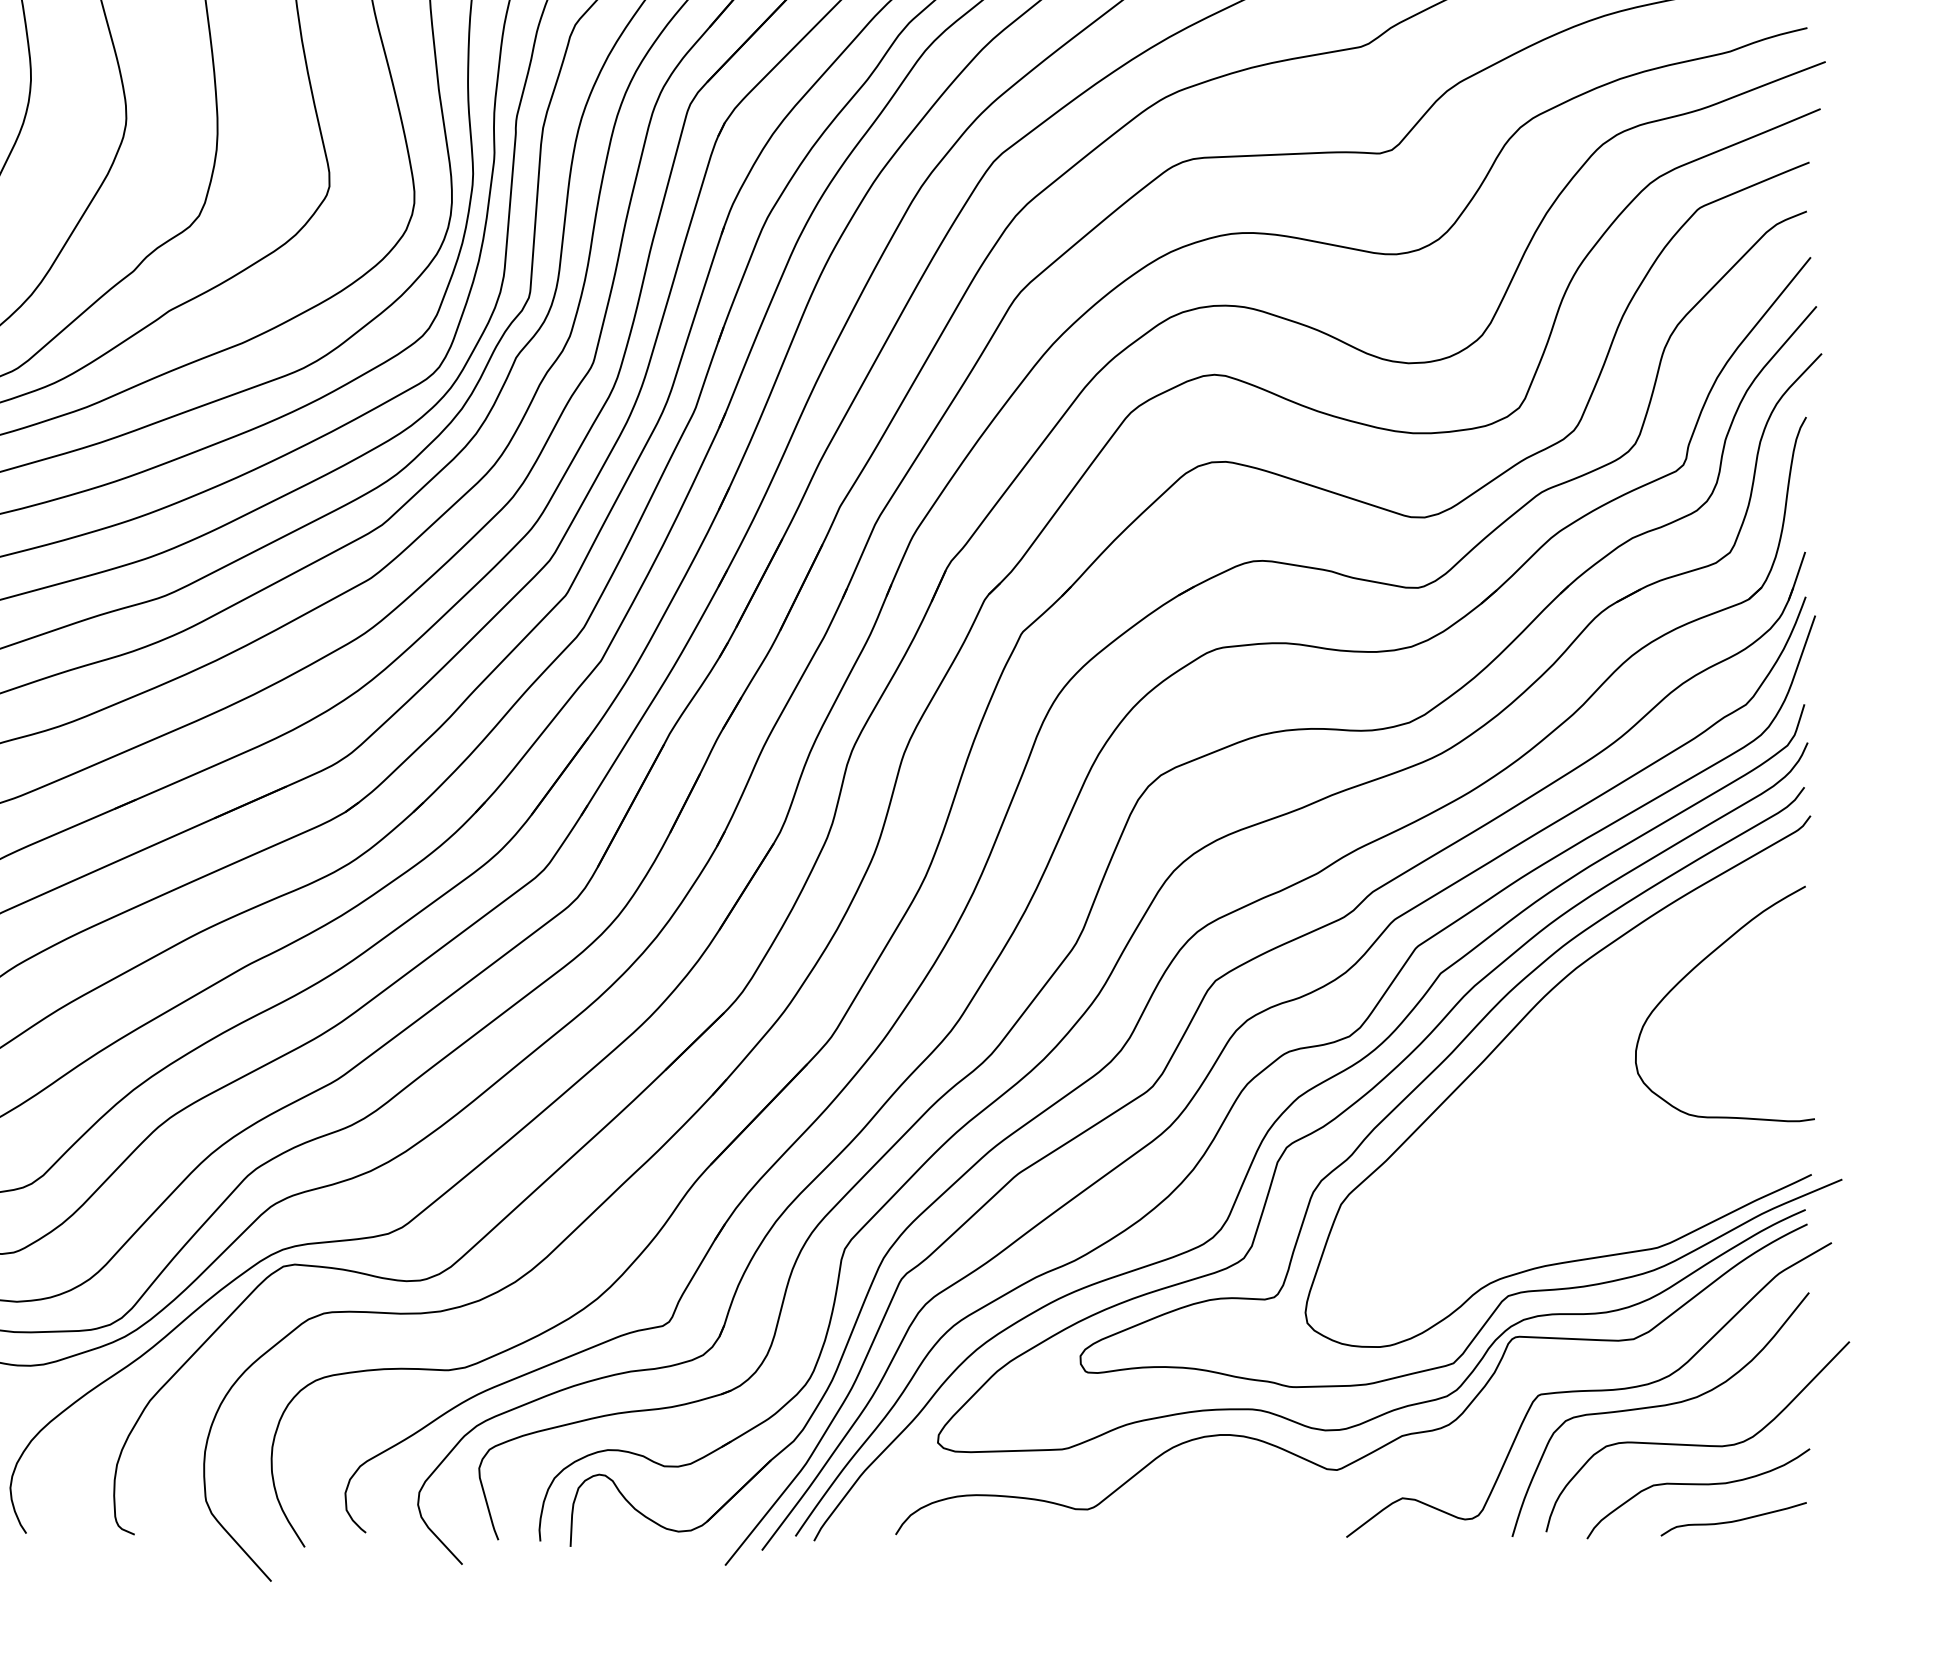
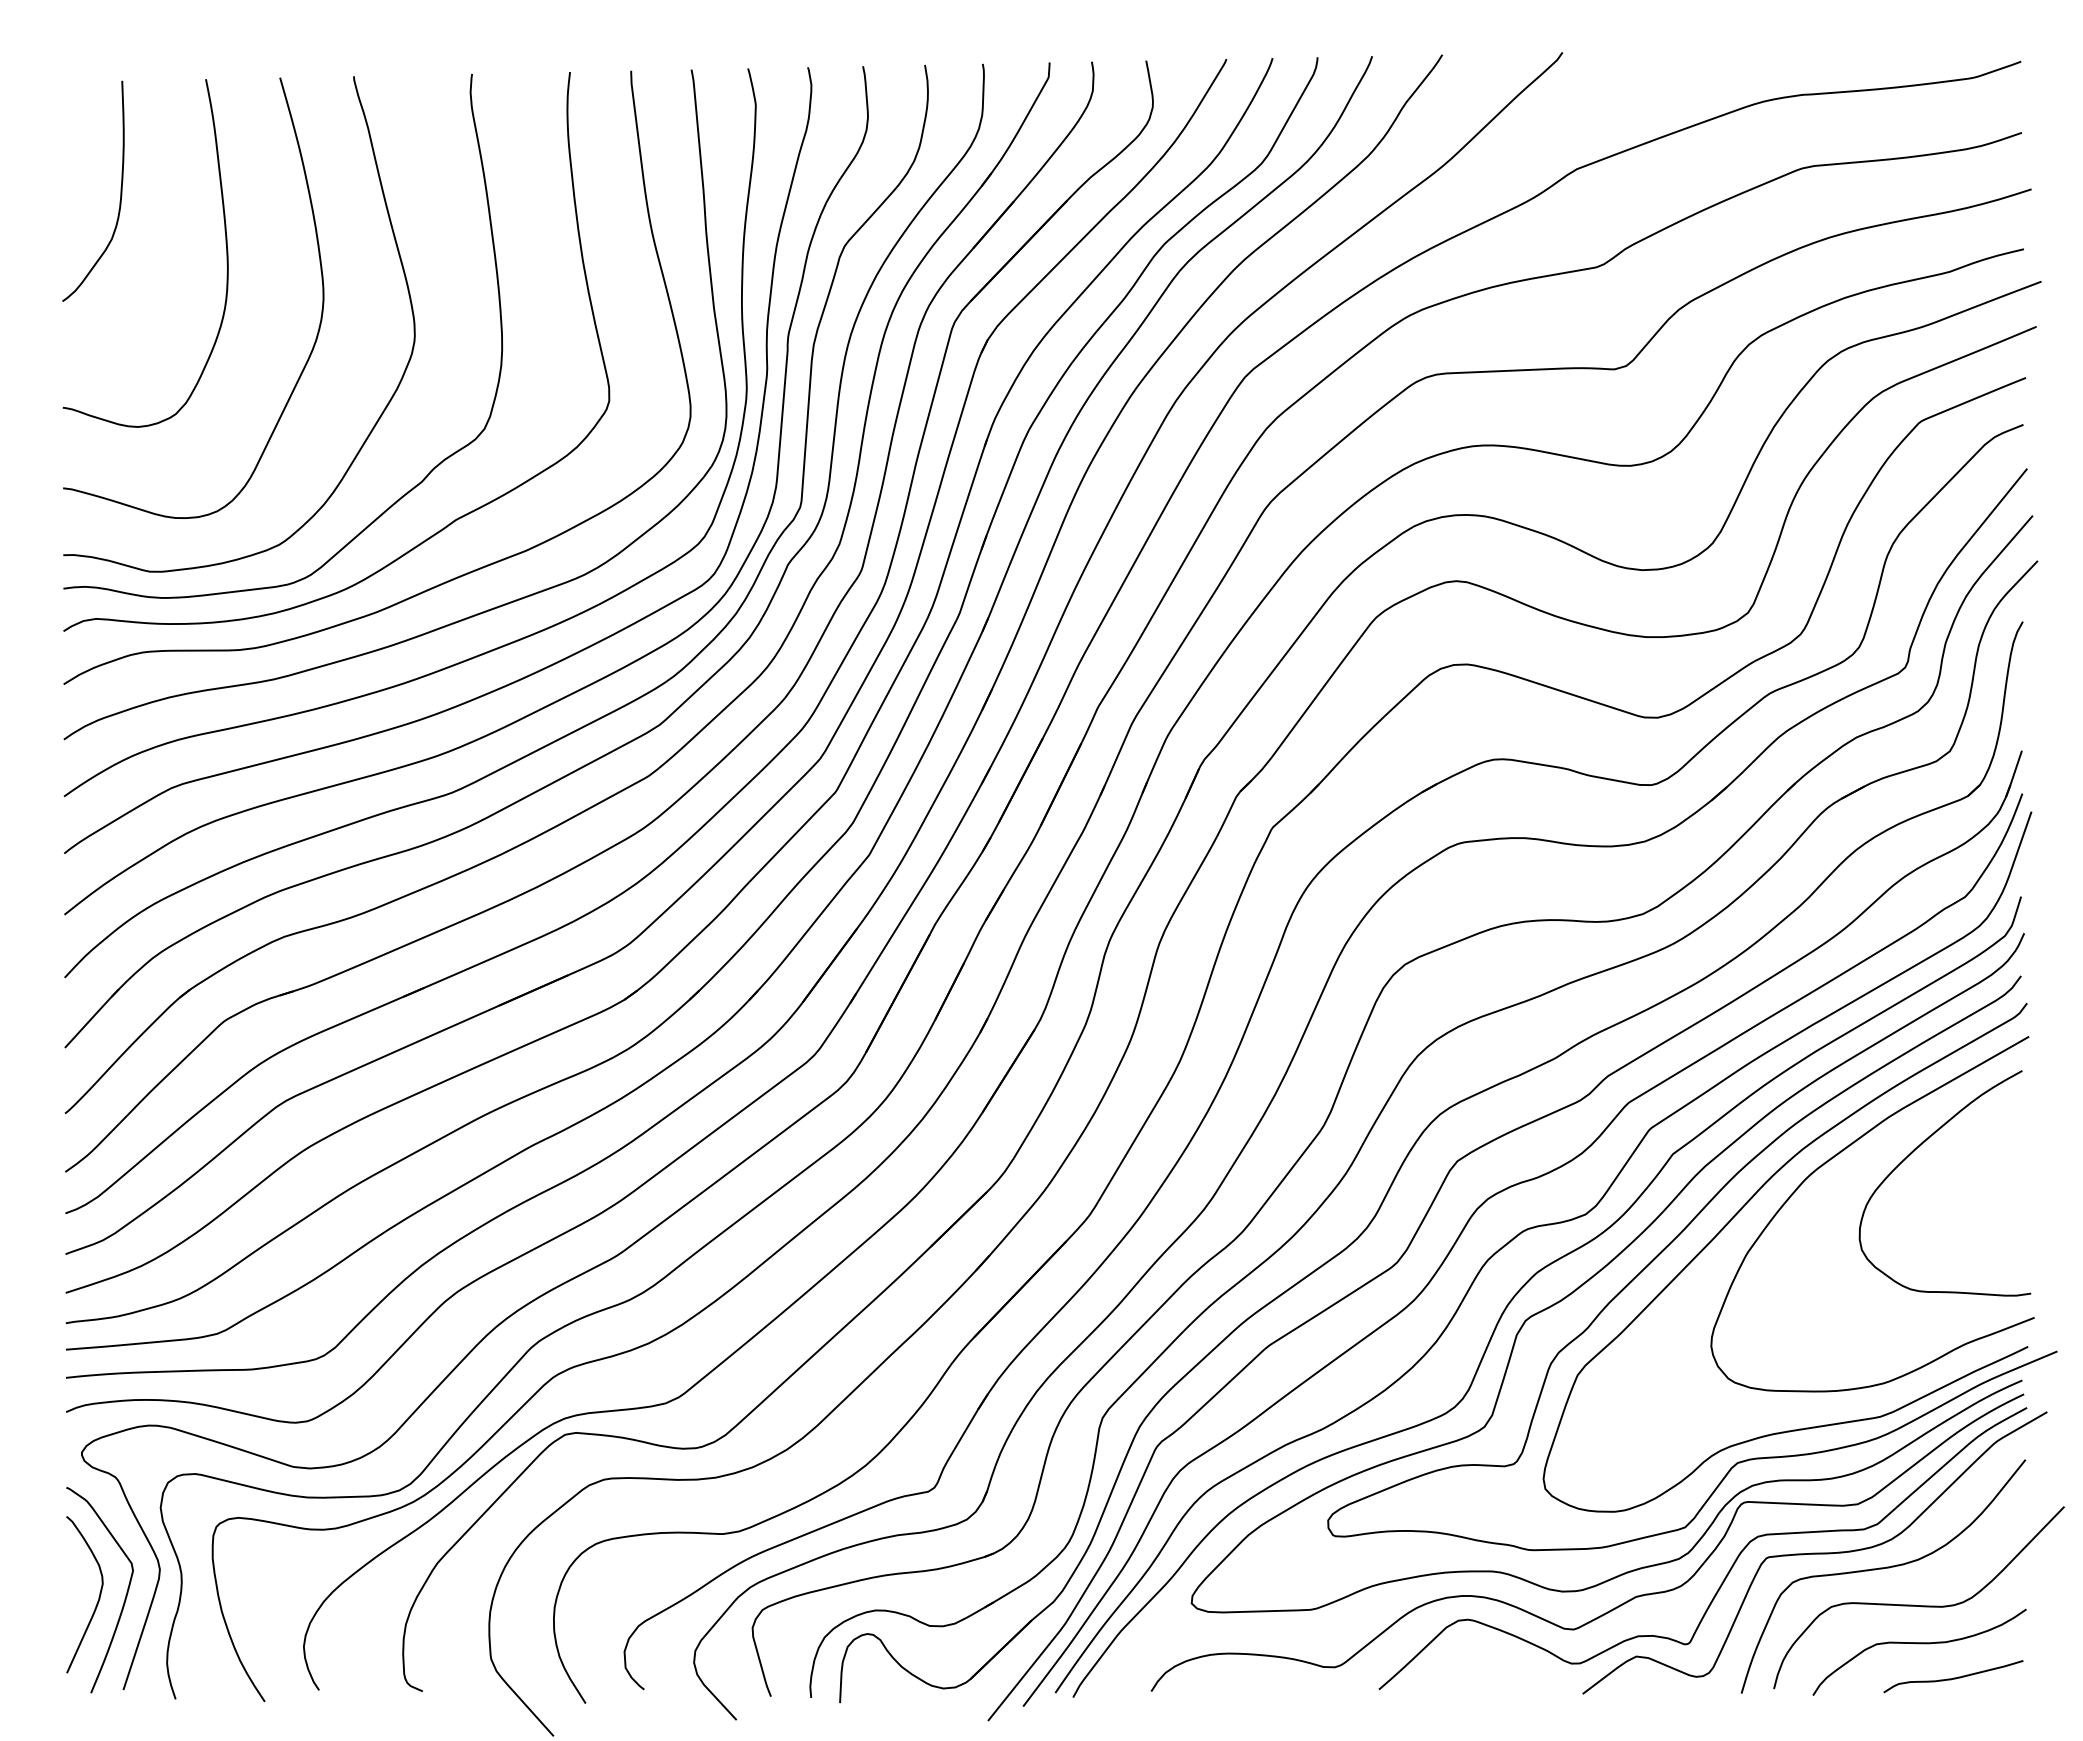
curve: (1608, 977) -> (1833, 1158), added
curve: (1500, 1405) -> (1730, 1567), added

